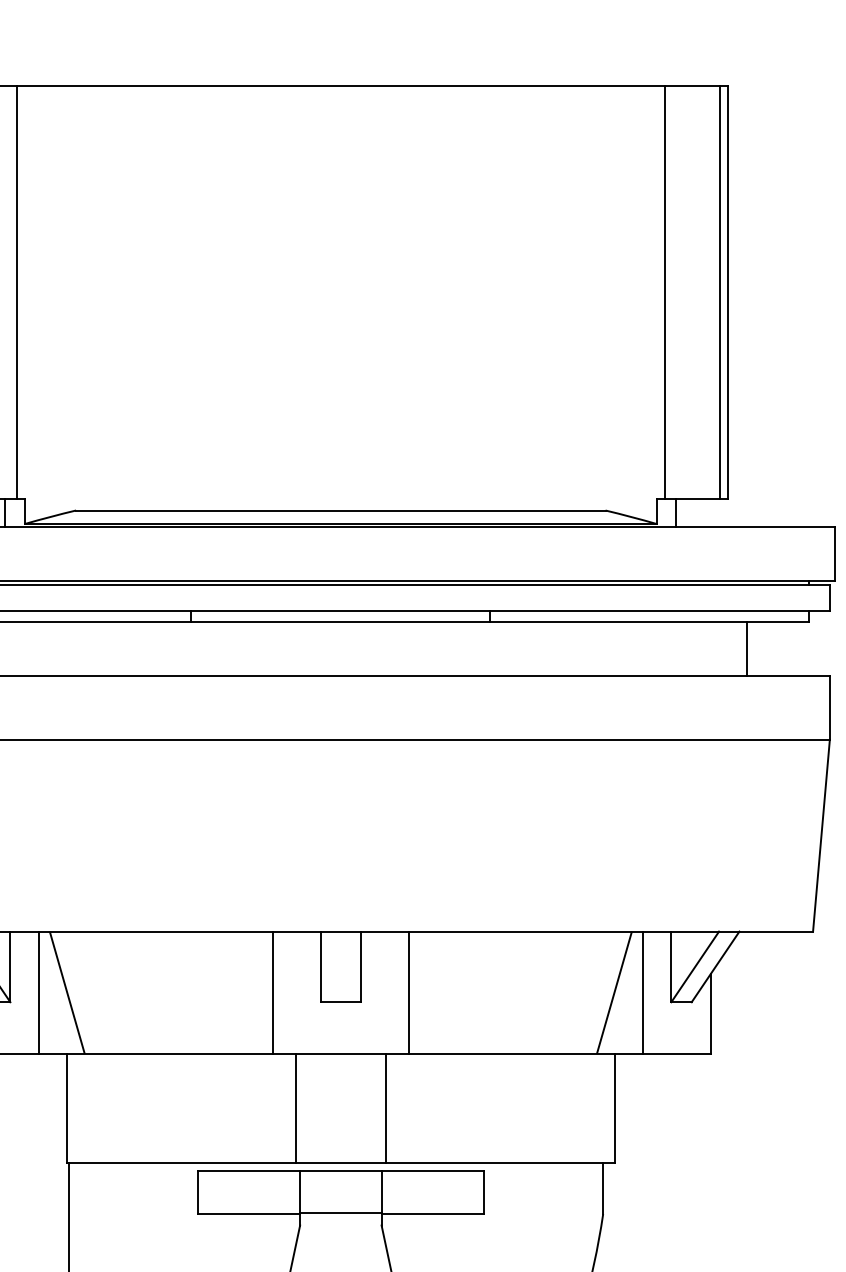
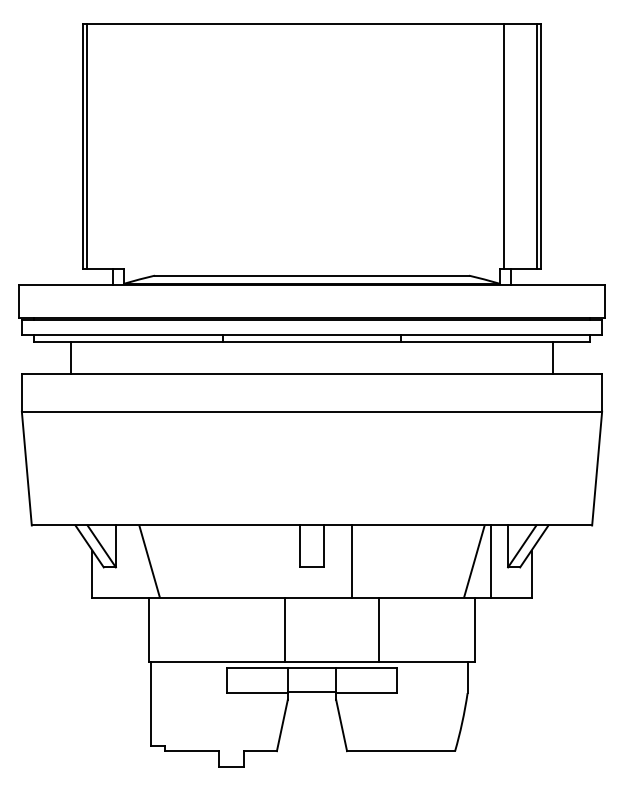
line: (16, 291) -> (119, 145), removed
line: (38, 992) -> (132, 561), removed
line: (272, 992) -> (271, 561), removed
line: (385, 1108) -> (378, 630), moved

